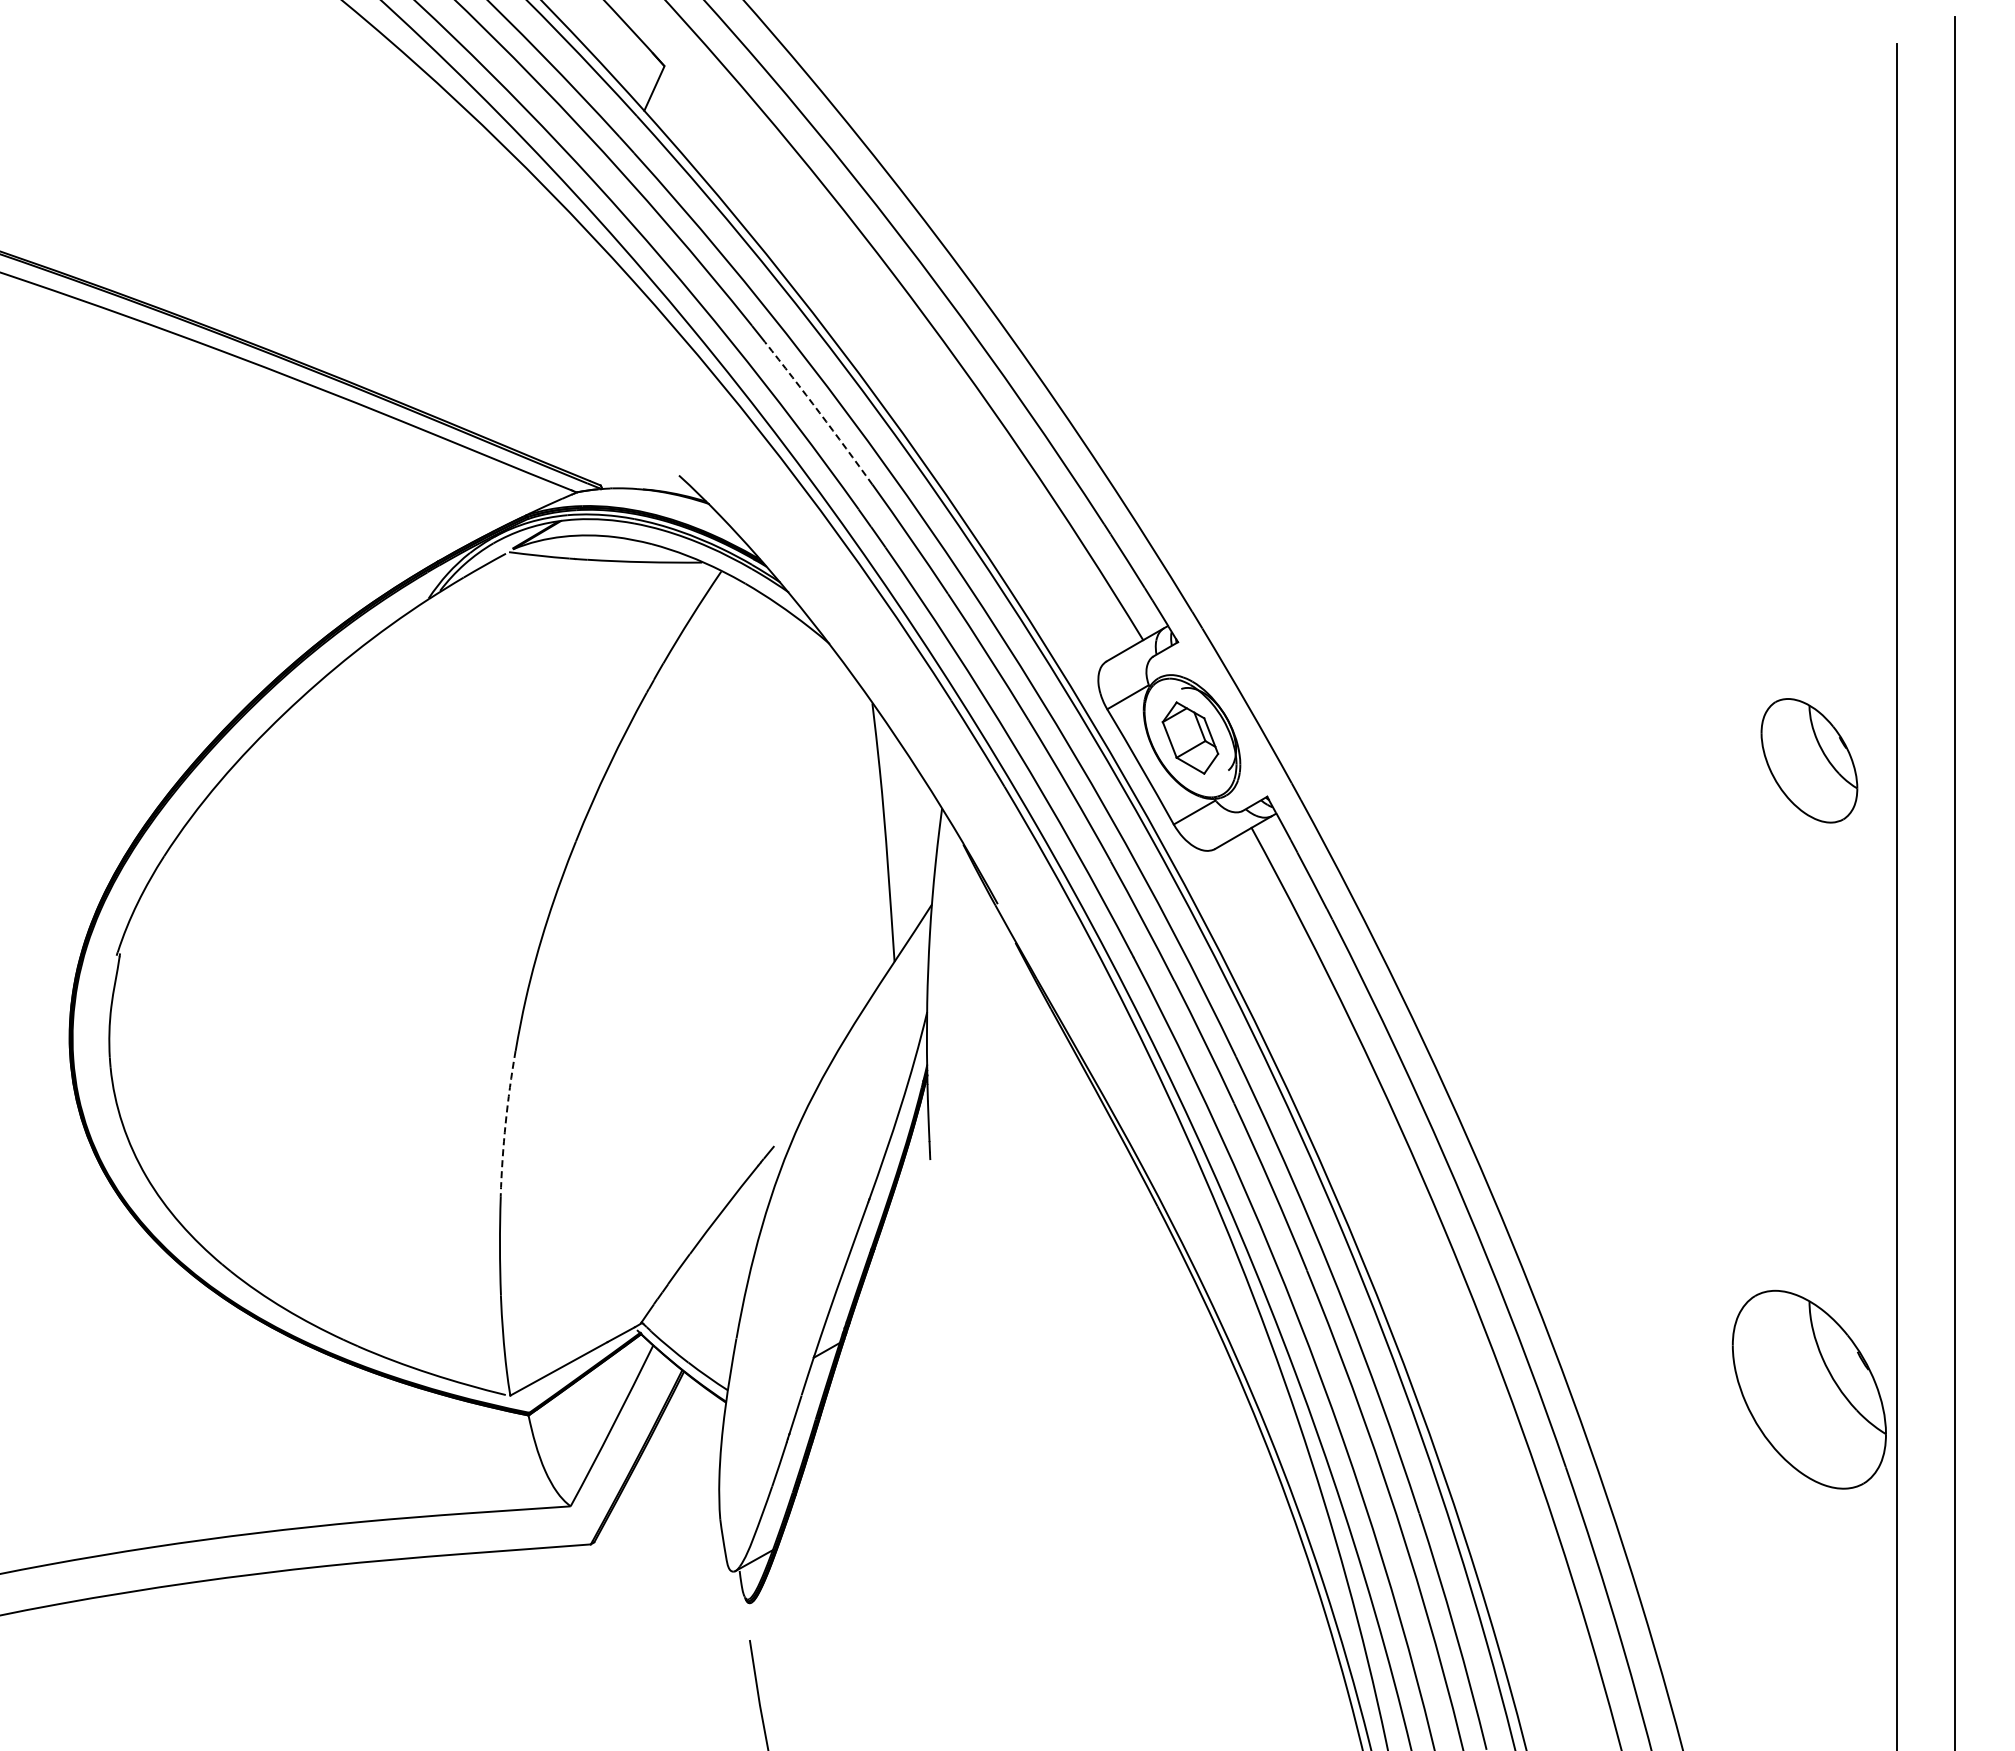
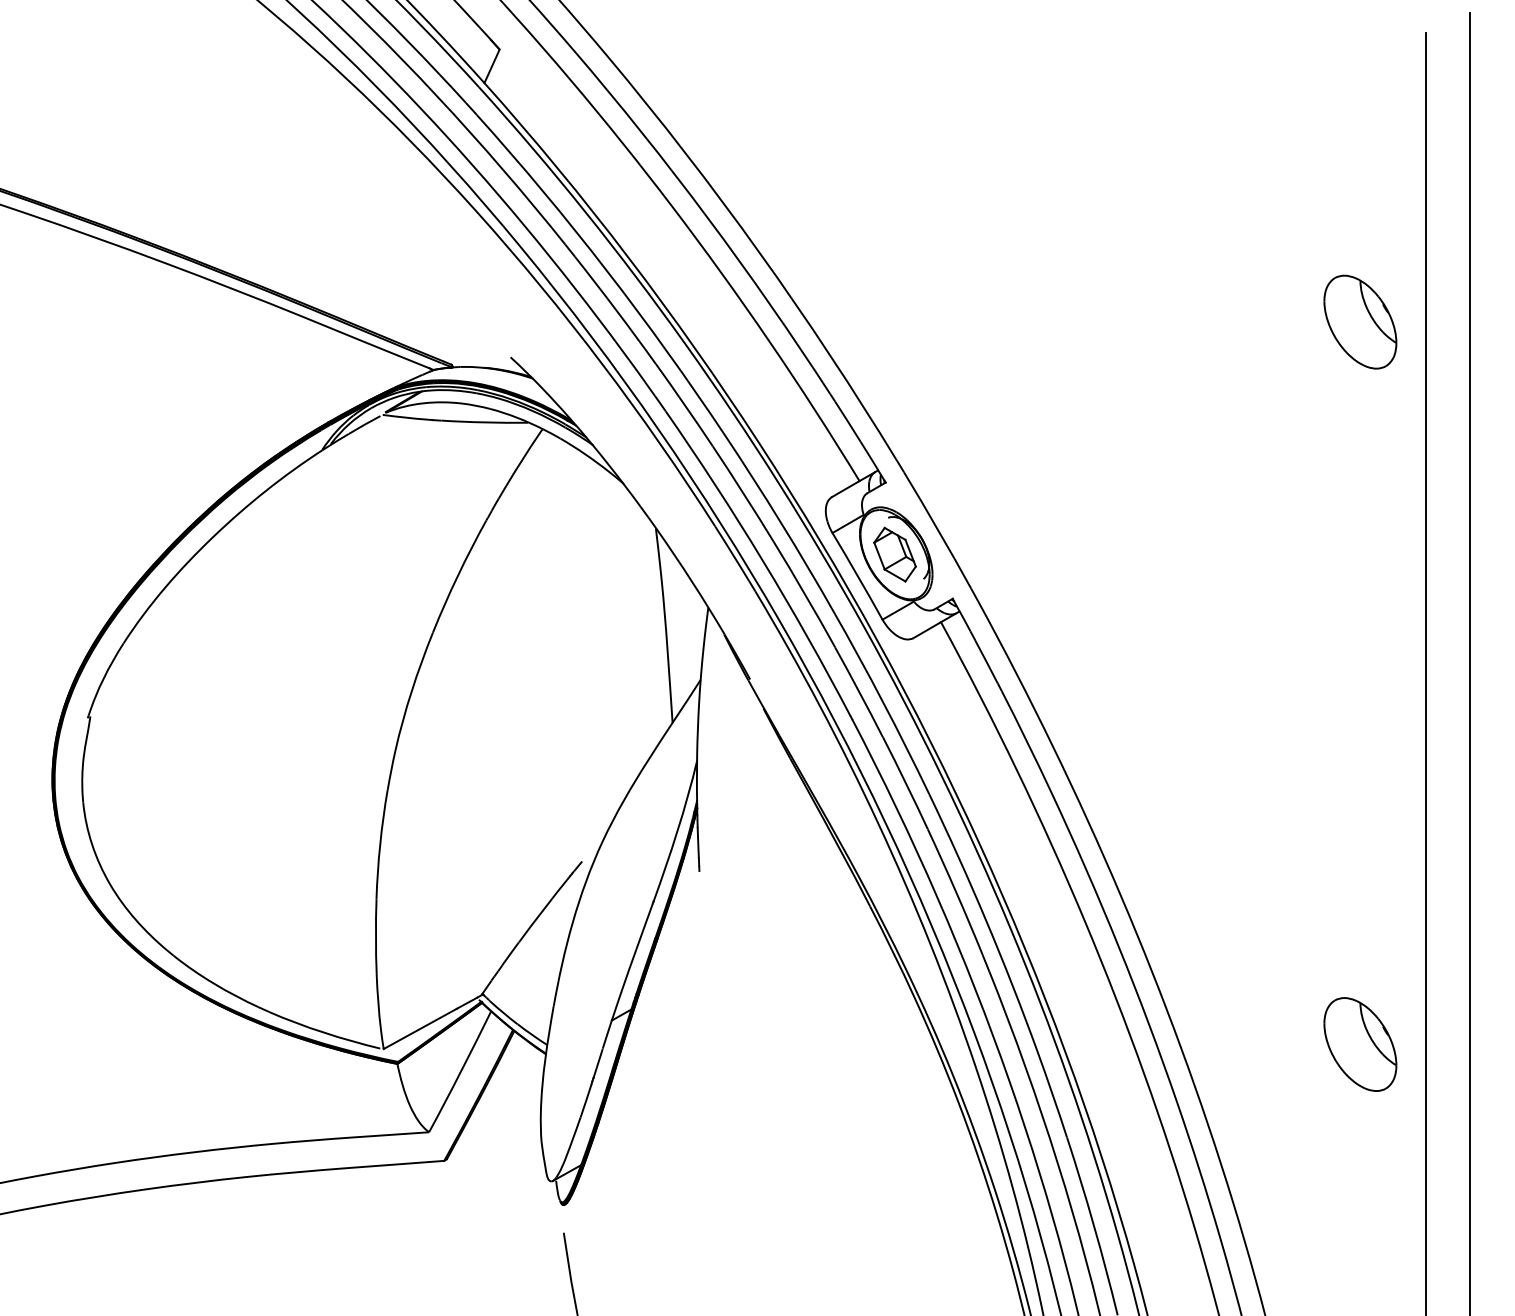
arc: (819, 412) -> (616, 309), dashed -> solid
part: (1809, 760) -> (1360, 321), moved
arc: (505, 1123) -> (380, 844), dashed -> solid
part: (1809, 1389) -> (1360, 1044), size x0.62

